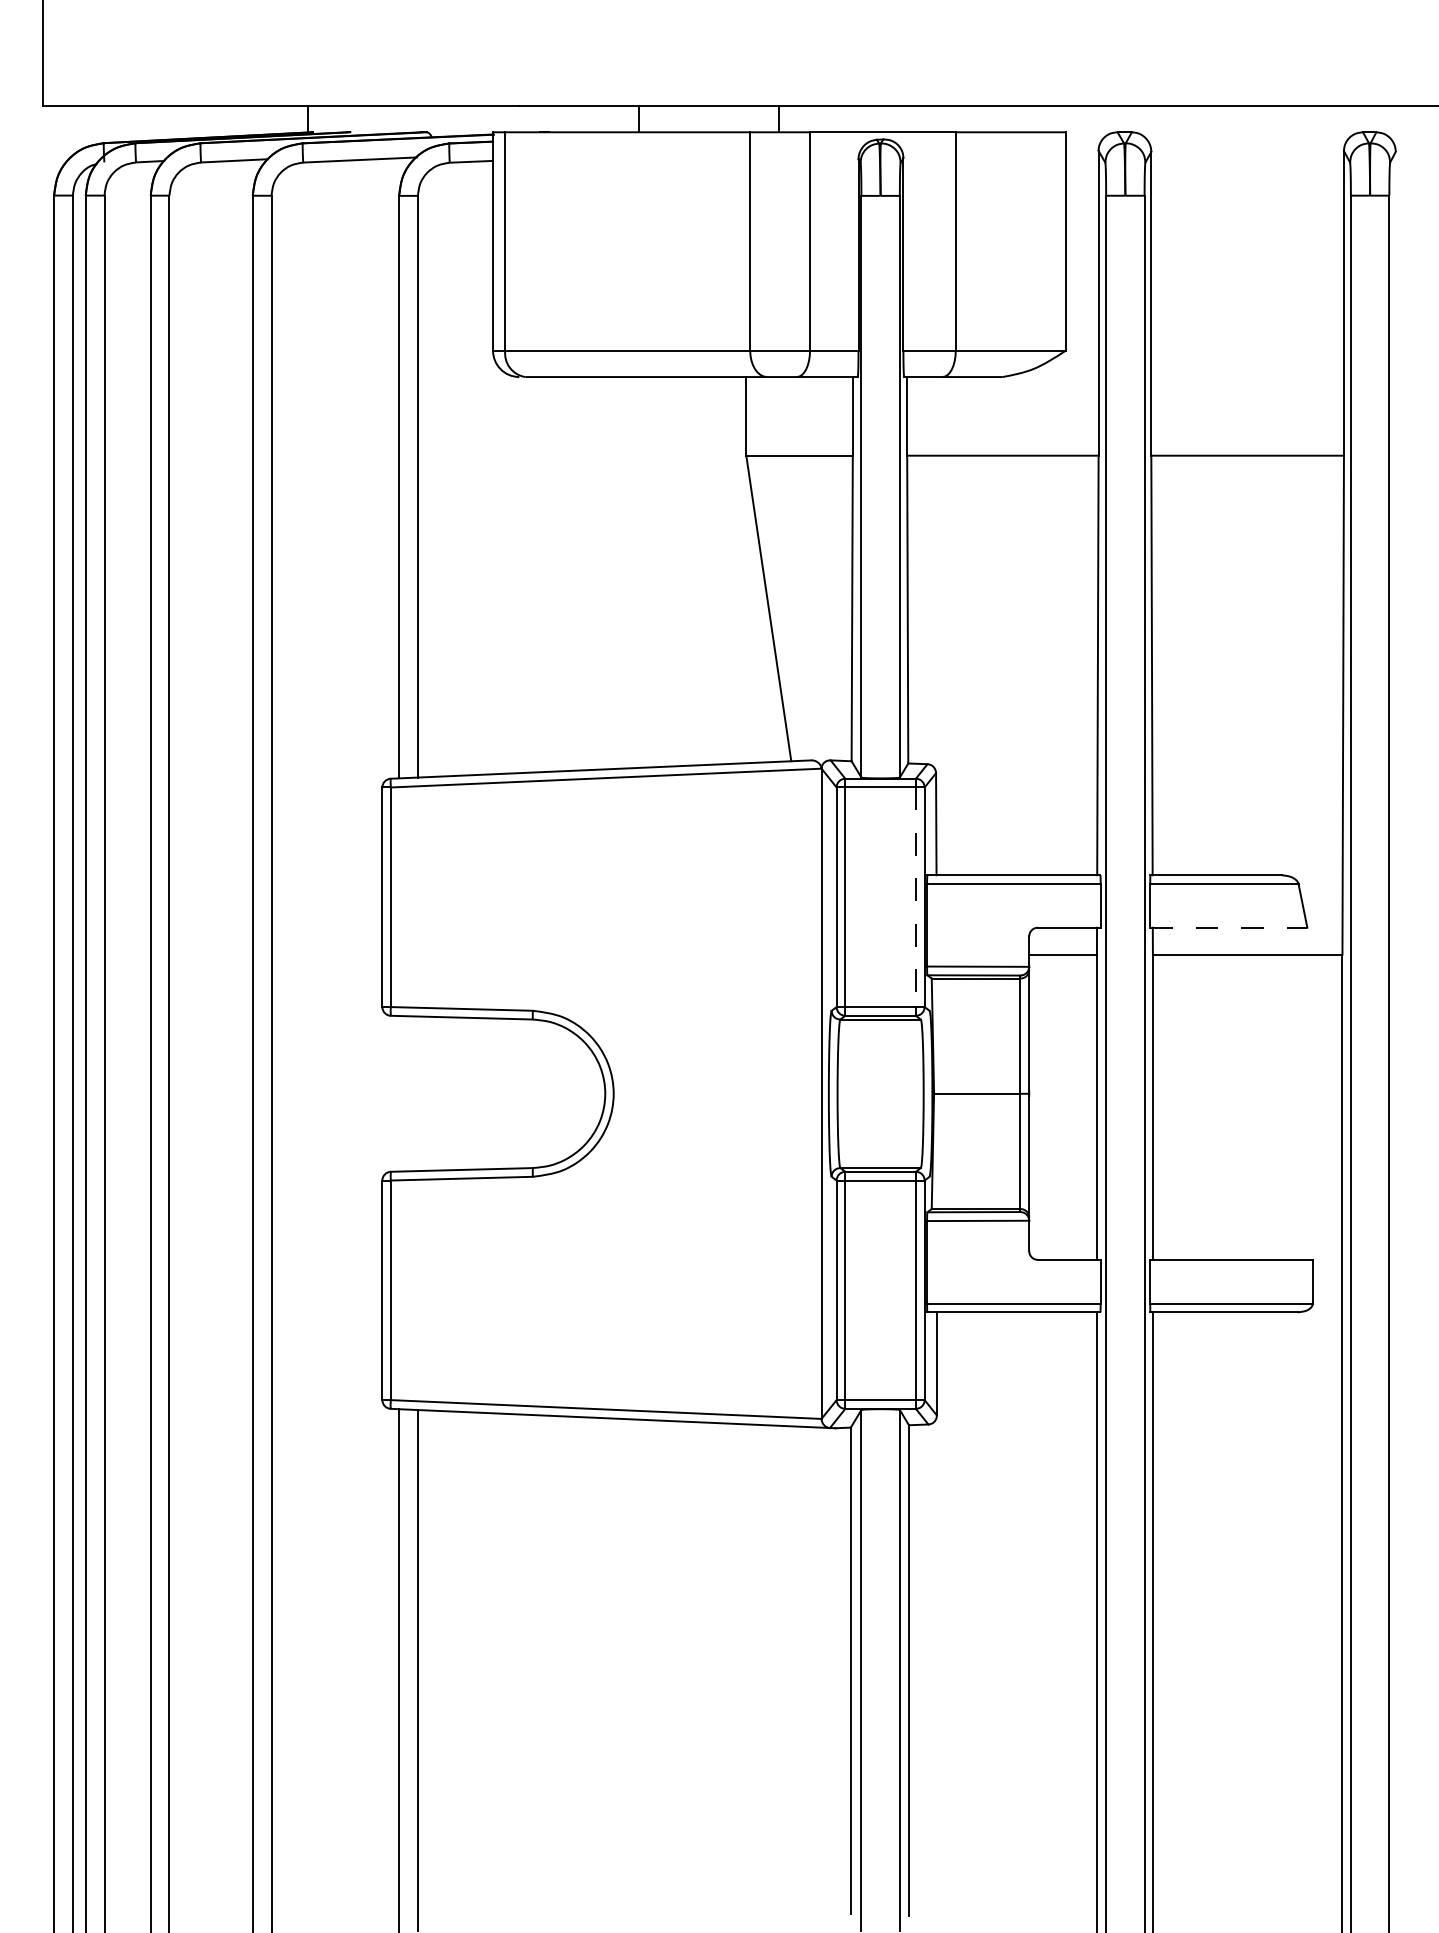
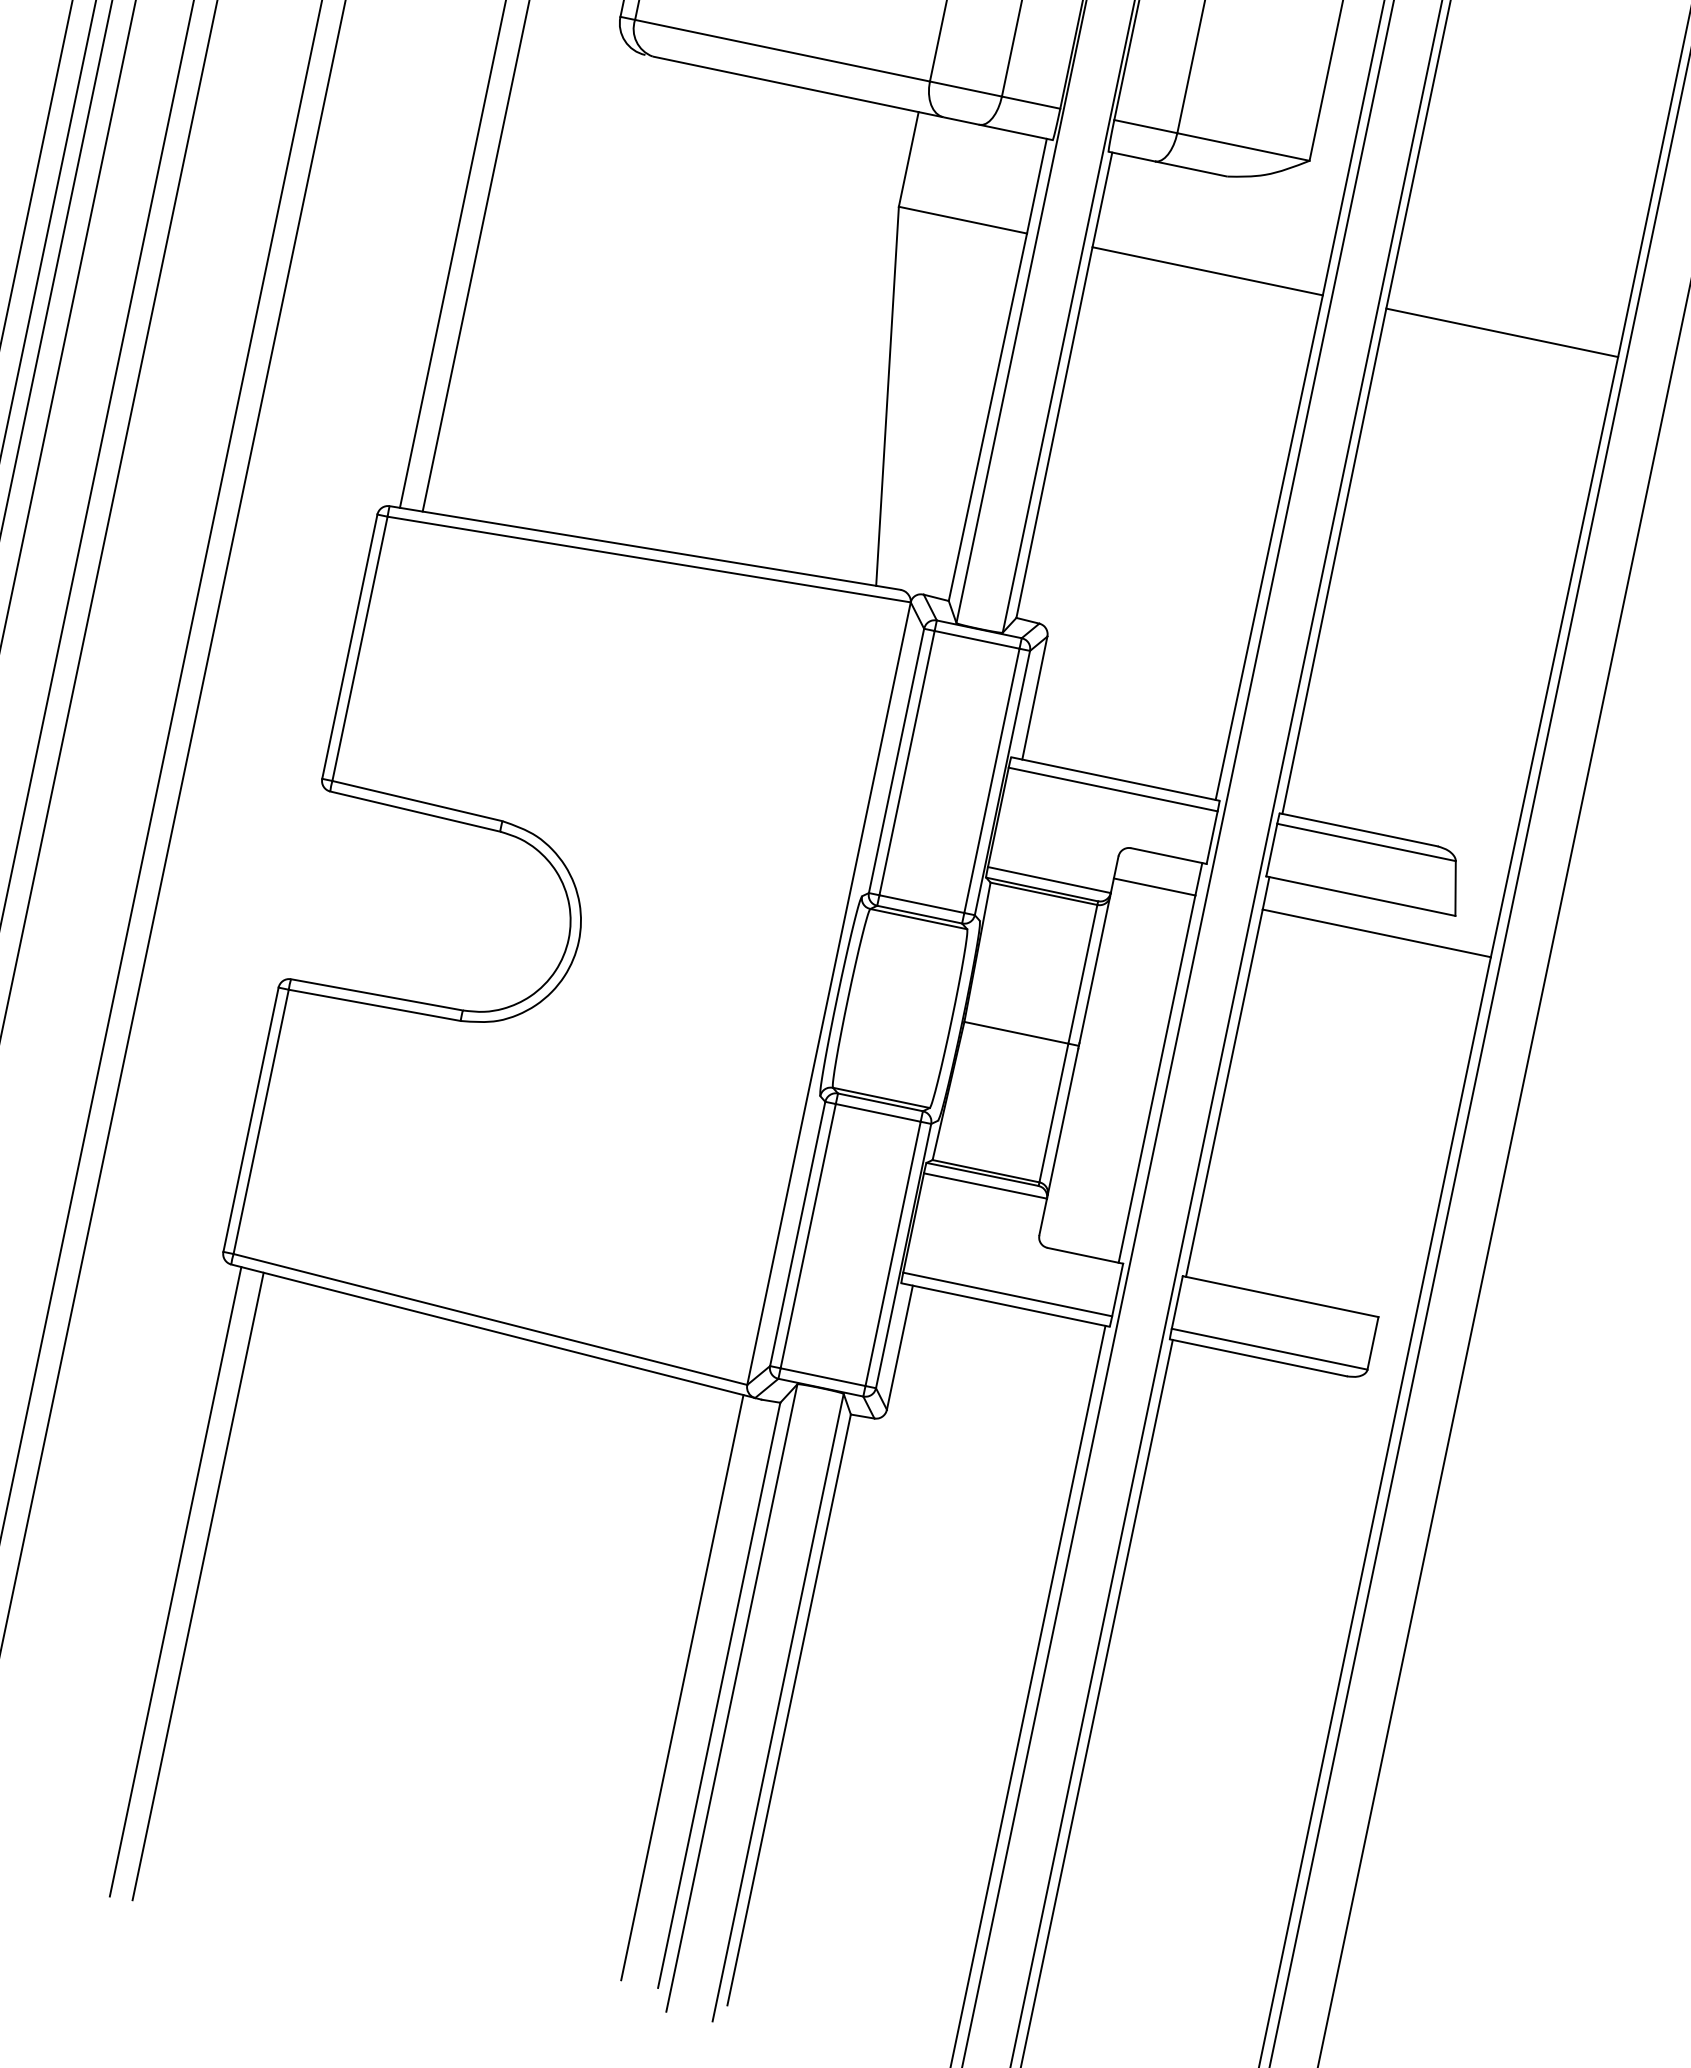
line: (915, 897) -> (991, 781), dashed -> solid
line: (1228, 927) -> (1360, 895), dashed -> solid
line: (820, 1670) -> (682, 1687), added

